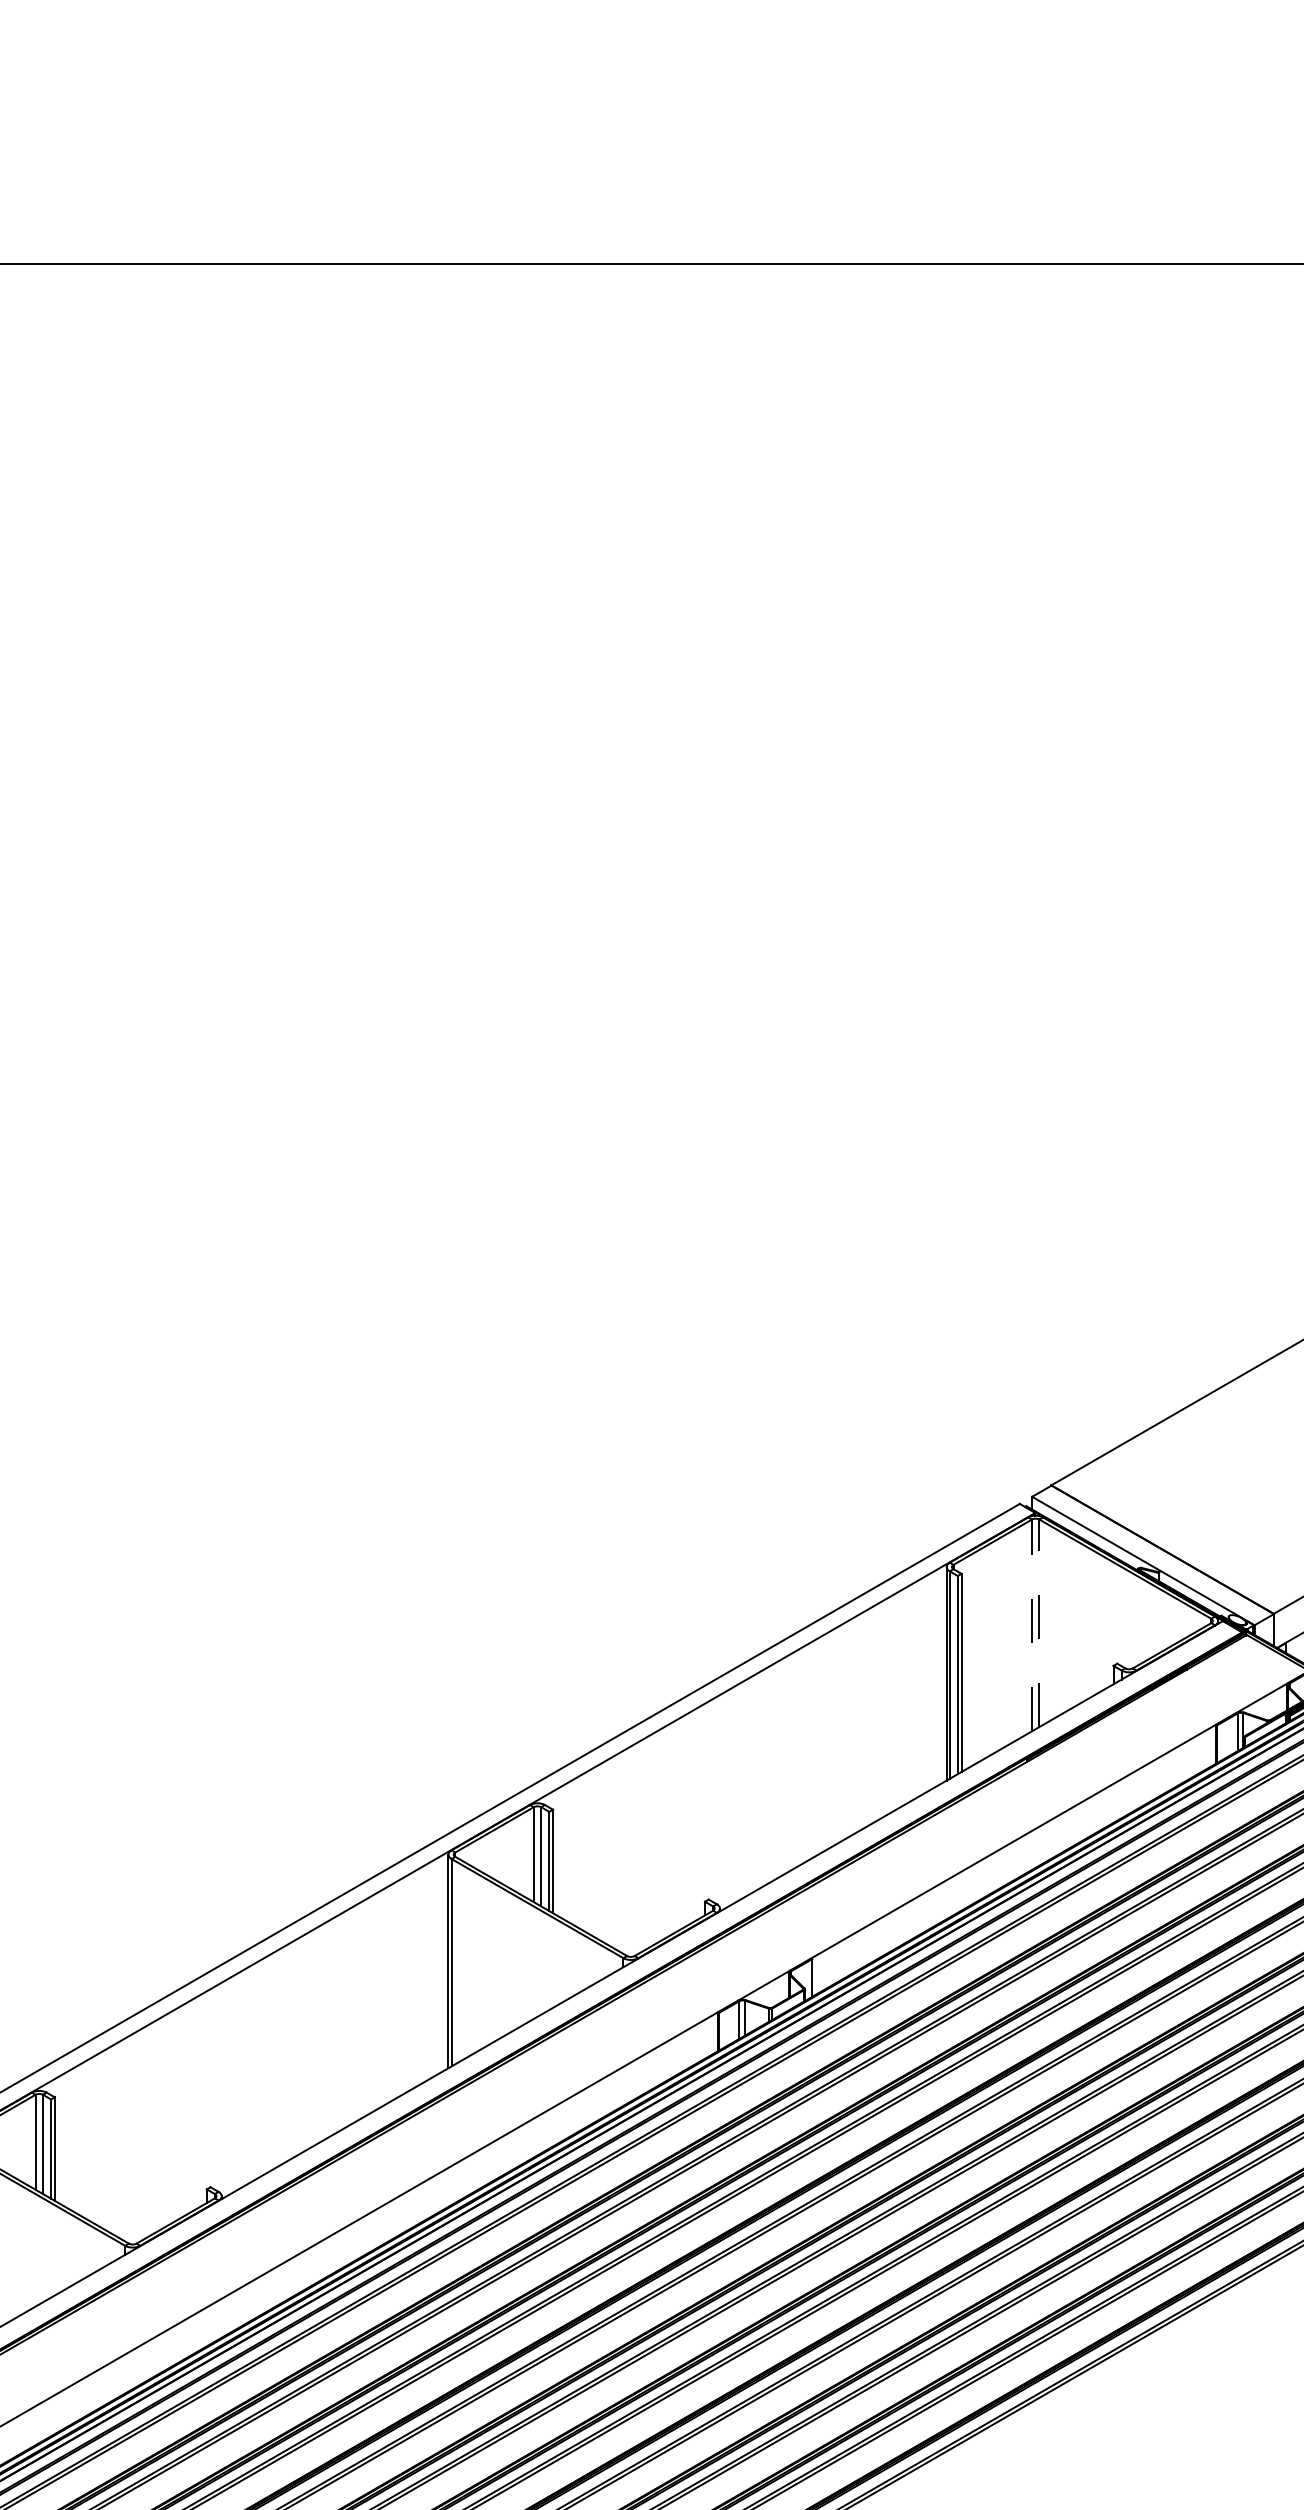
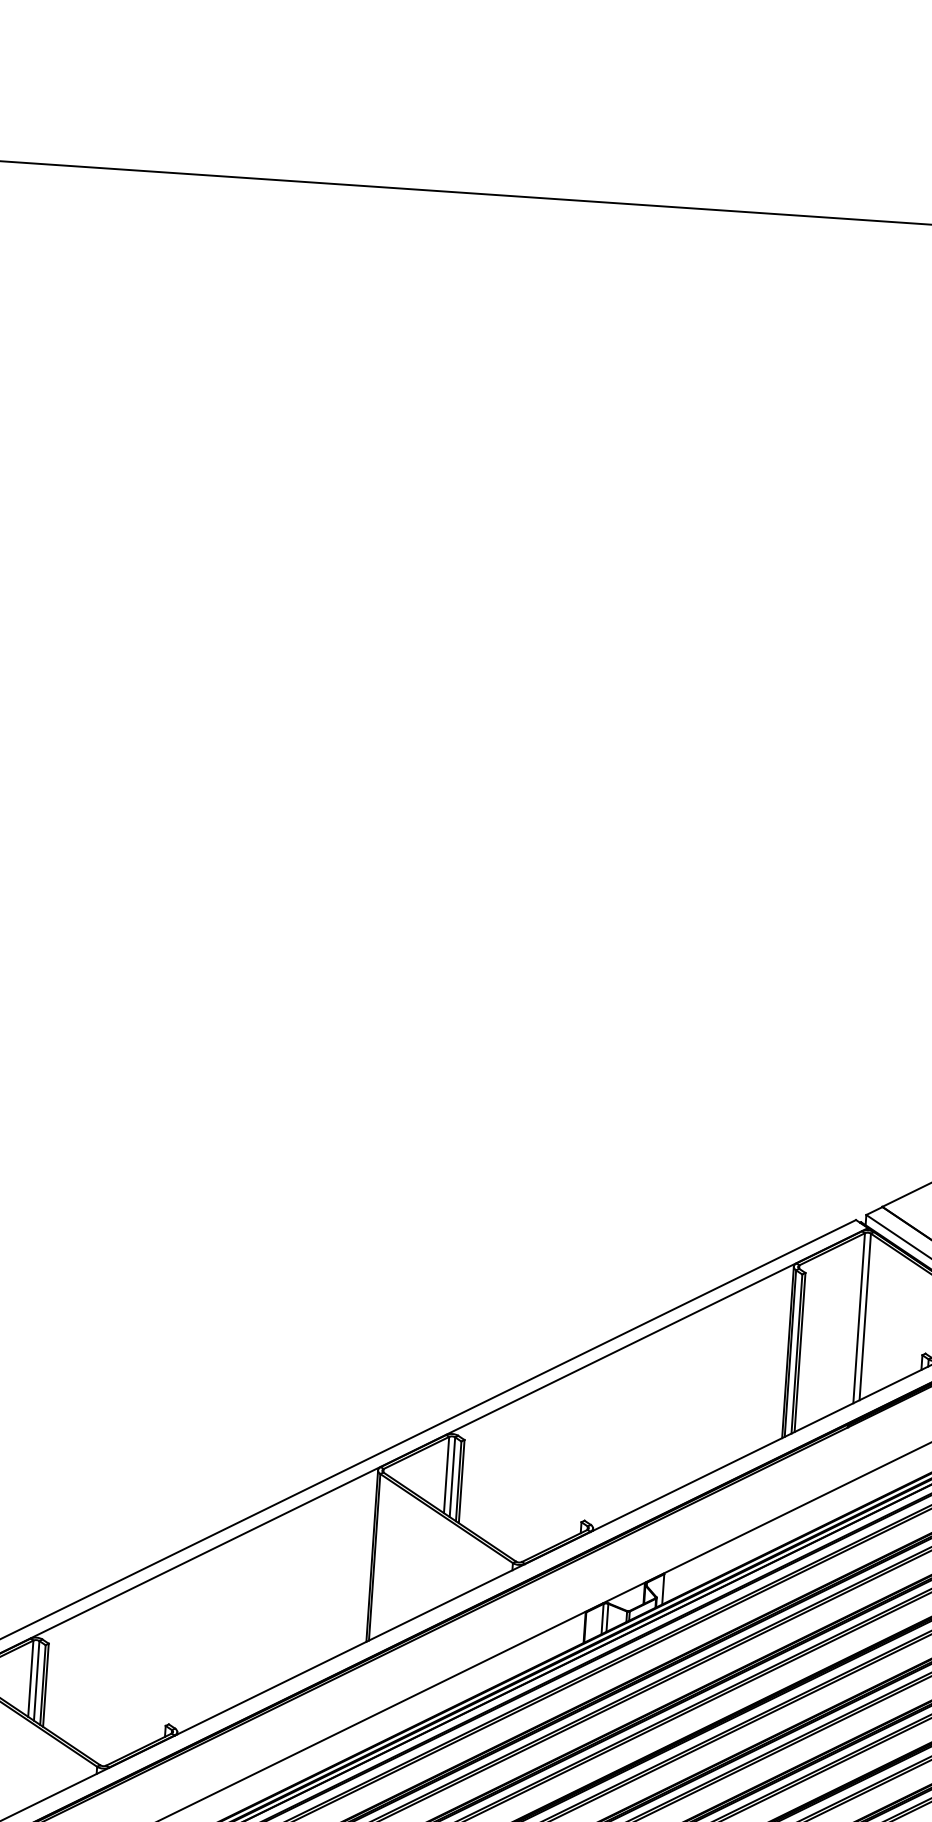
line: (1039, 1623) -> (865, 1317), dashed -> solid
line: (1031, 1625) -> (858, 1318), dashed -> solid

